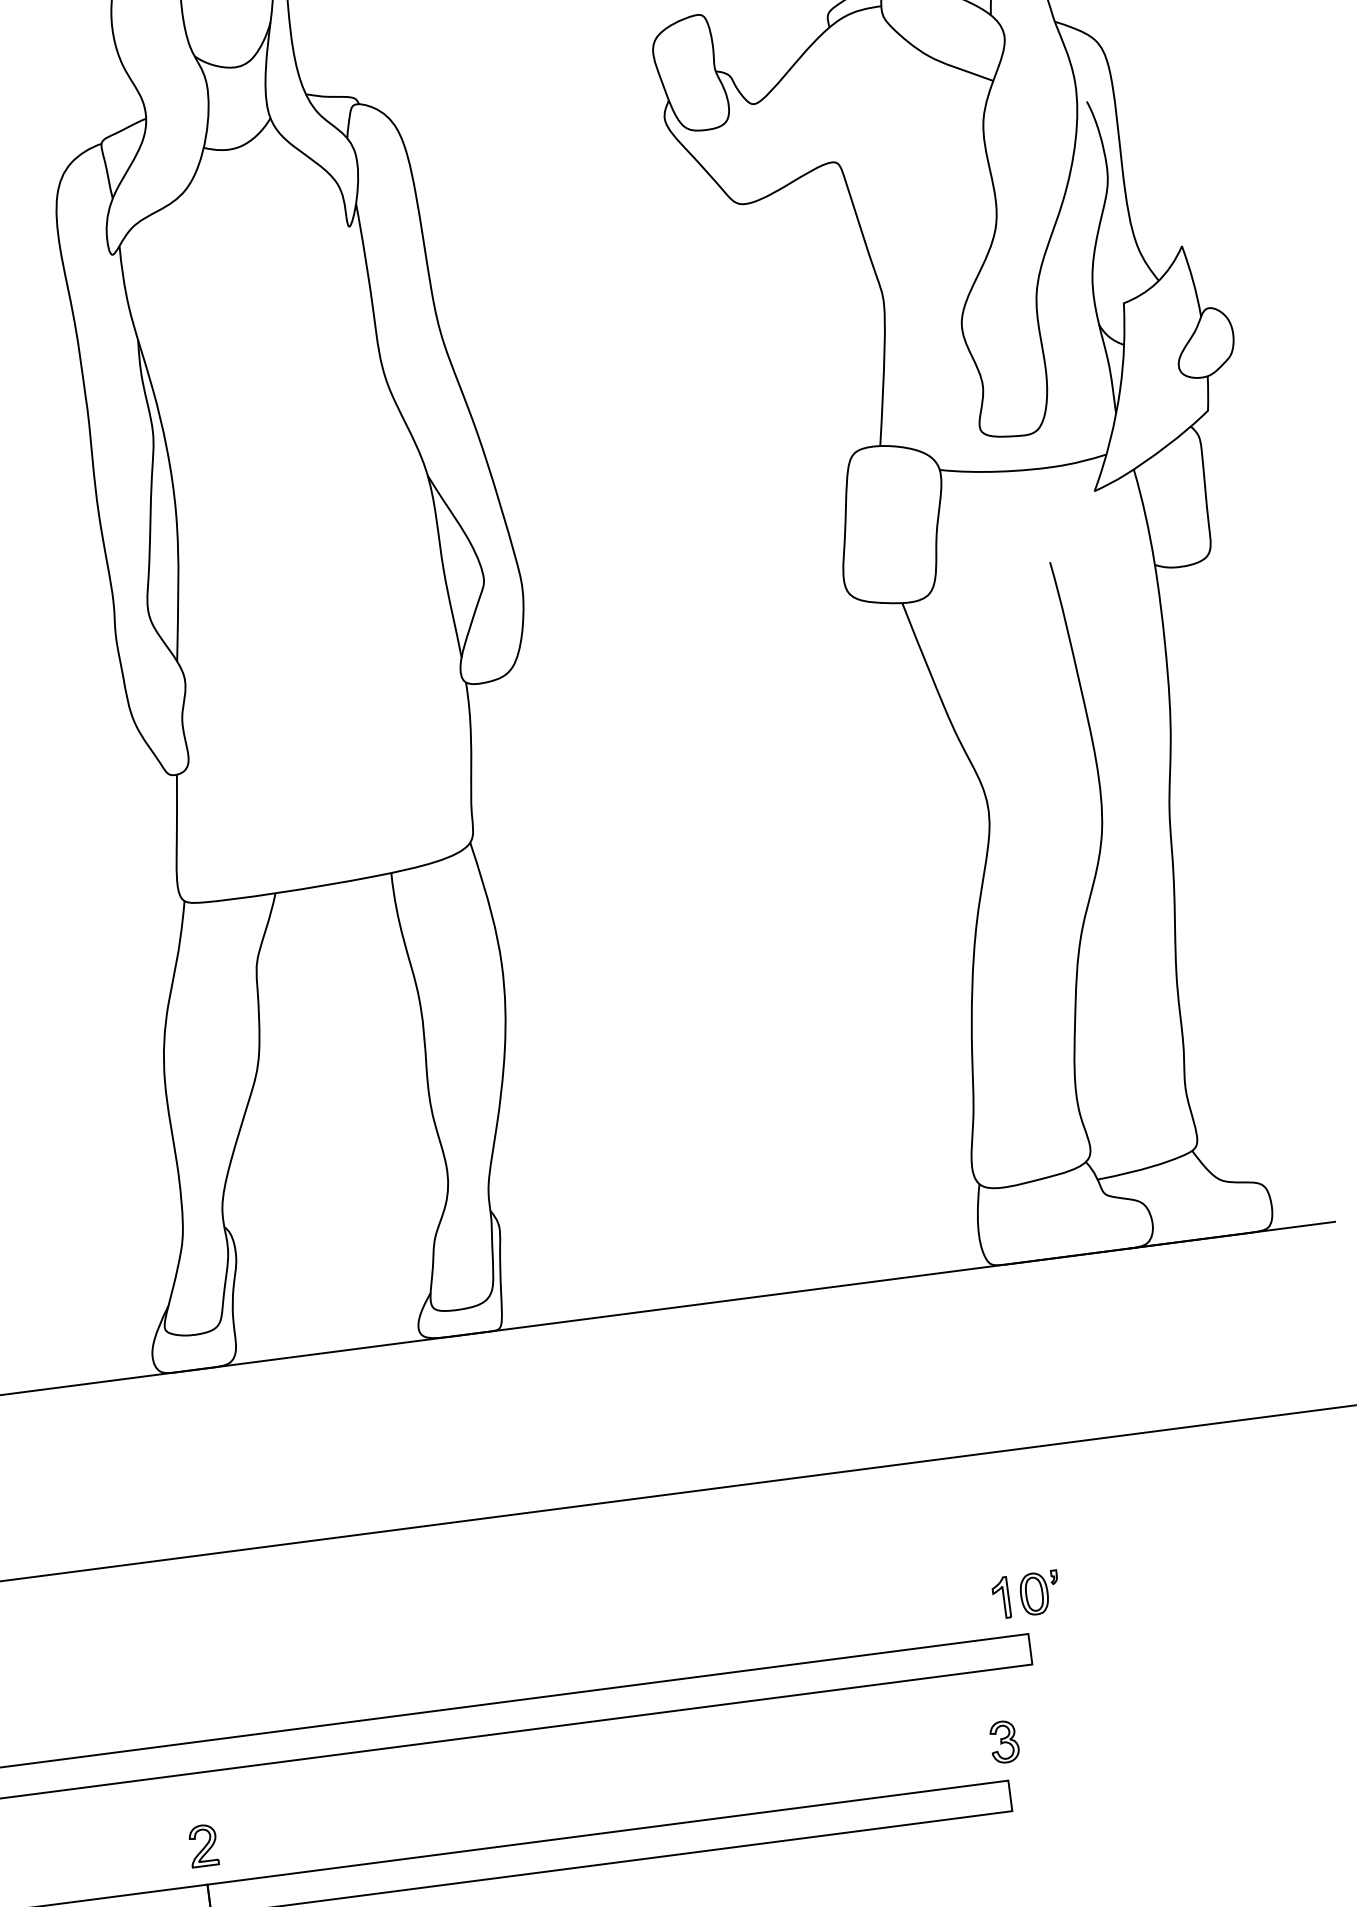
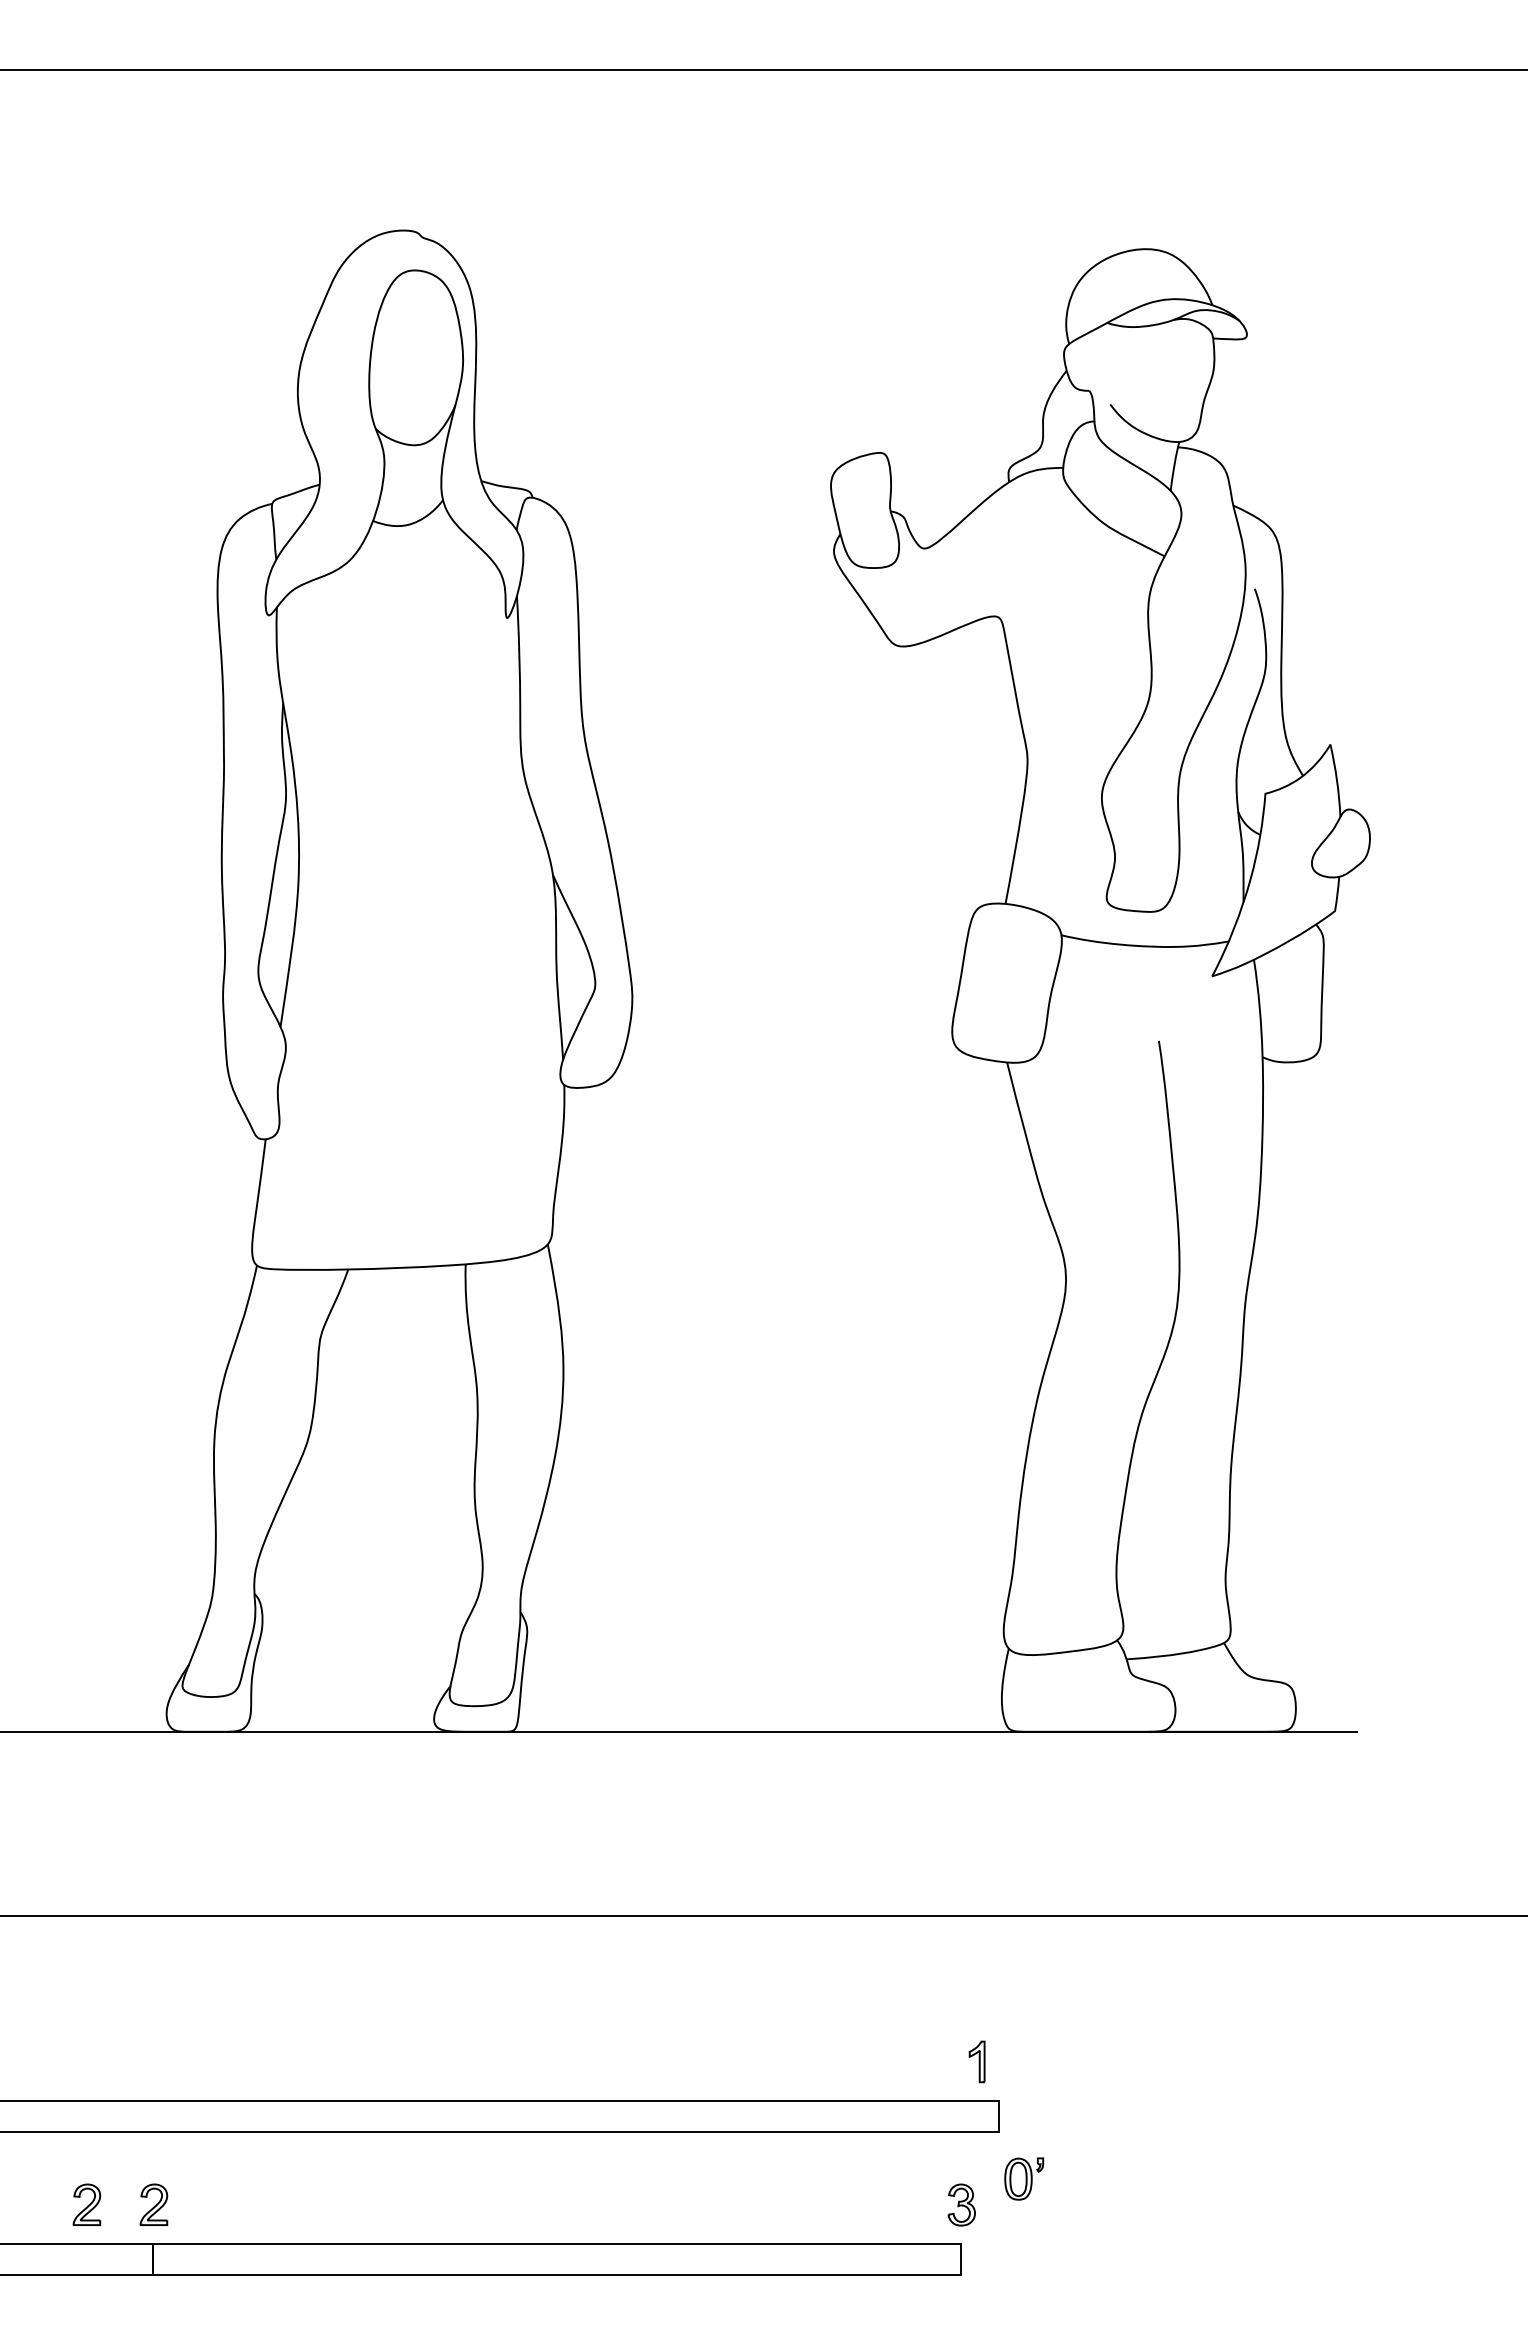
part: (1040, 1592) -> (1024, 2178), moved
part: (136, 1854) -> (86, 2204), added

